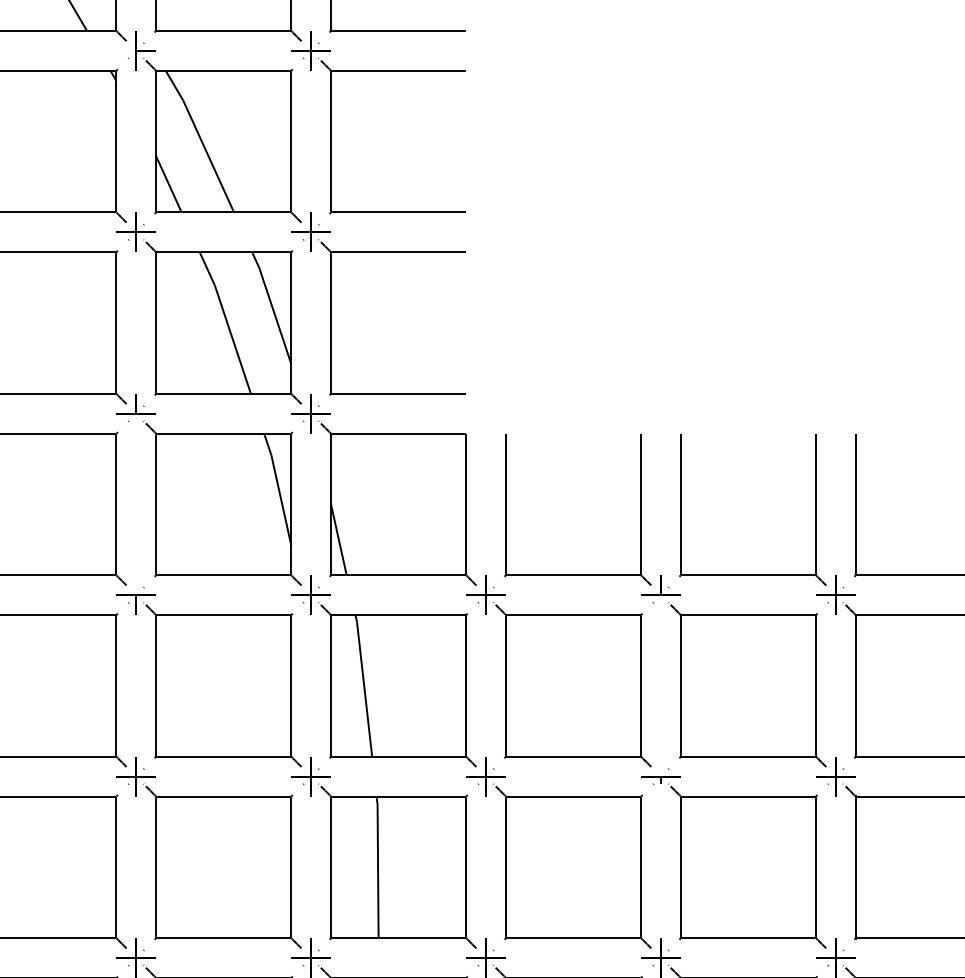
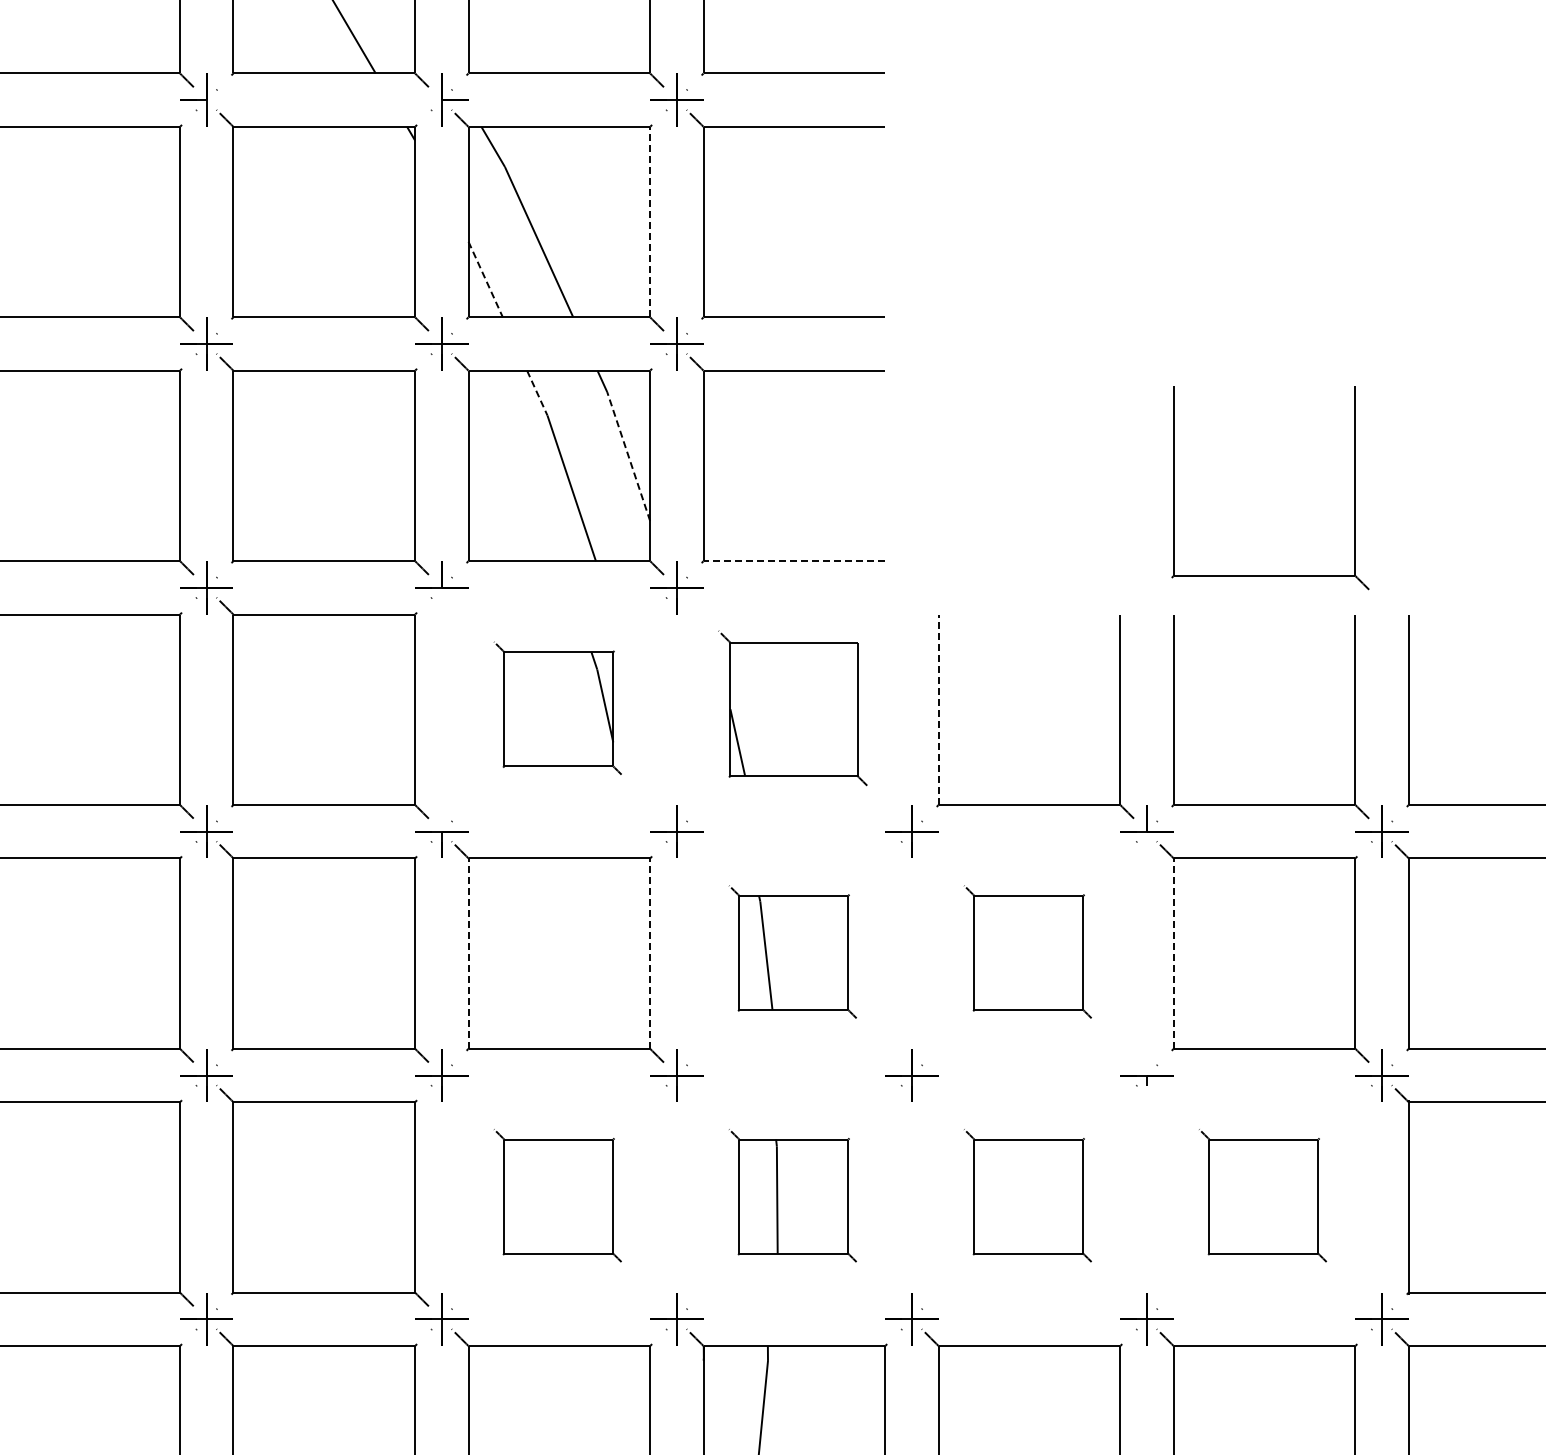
line: (291, 141) -> (650, 221), solid -> dashed
line: (168, 184) -> (485, 279), solid -> dashed
line: (207, 269) -> (537, 393), solid -> dashed
line: (275, 316) -> (628, 456), solid -> dashed
part: (815, 339) -> (1354, 488), added
line: (398, 394) -> (794, 561), solid -> dashed
part: (222, 503) -> (557, 708), size x0.6
part: (397, 503) -> (792, 708), size x0.7
line: (505, 504) -> (938, 709), solid -> dashed
part: (397, 684) -> (792, 951), size x0.6
part: (572, 684) -> (1027, 951), size x0.6
line: (156, 685) -> (468, 953), solid -> dashed
line: (291, 685) -> (650, 953), solid -> dashed
line: (680, 685) -> (1173, 953), solid -> dashed
part: (222, 865) -> (557, 1195), size x0.6
part: (397, 865) -> (792, 1195), size x0.6
part: (572, 865) -> (1027, 1195), size x0.6
part: (746, 865) -> (1262, 1195), size x0.6

